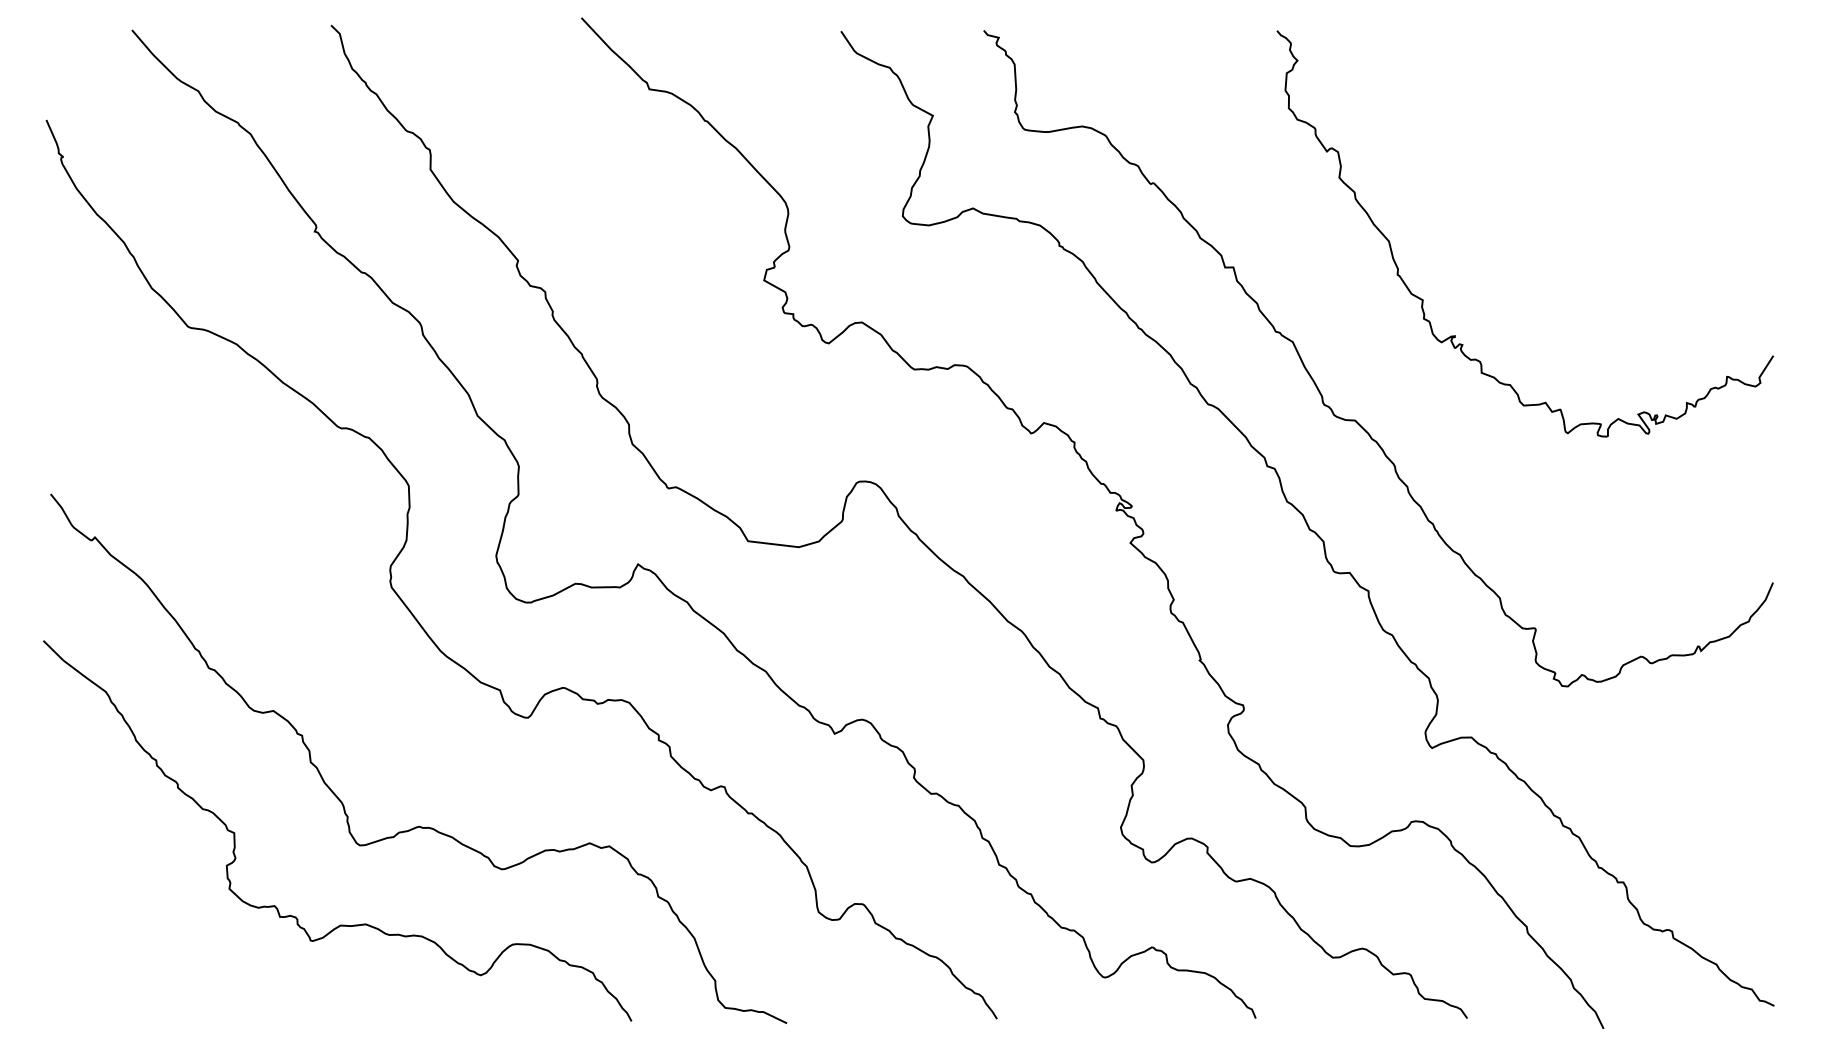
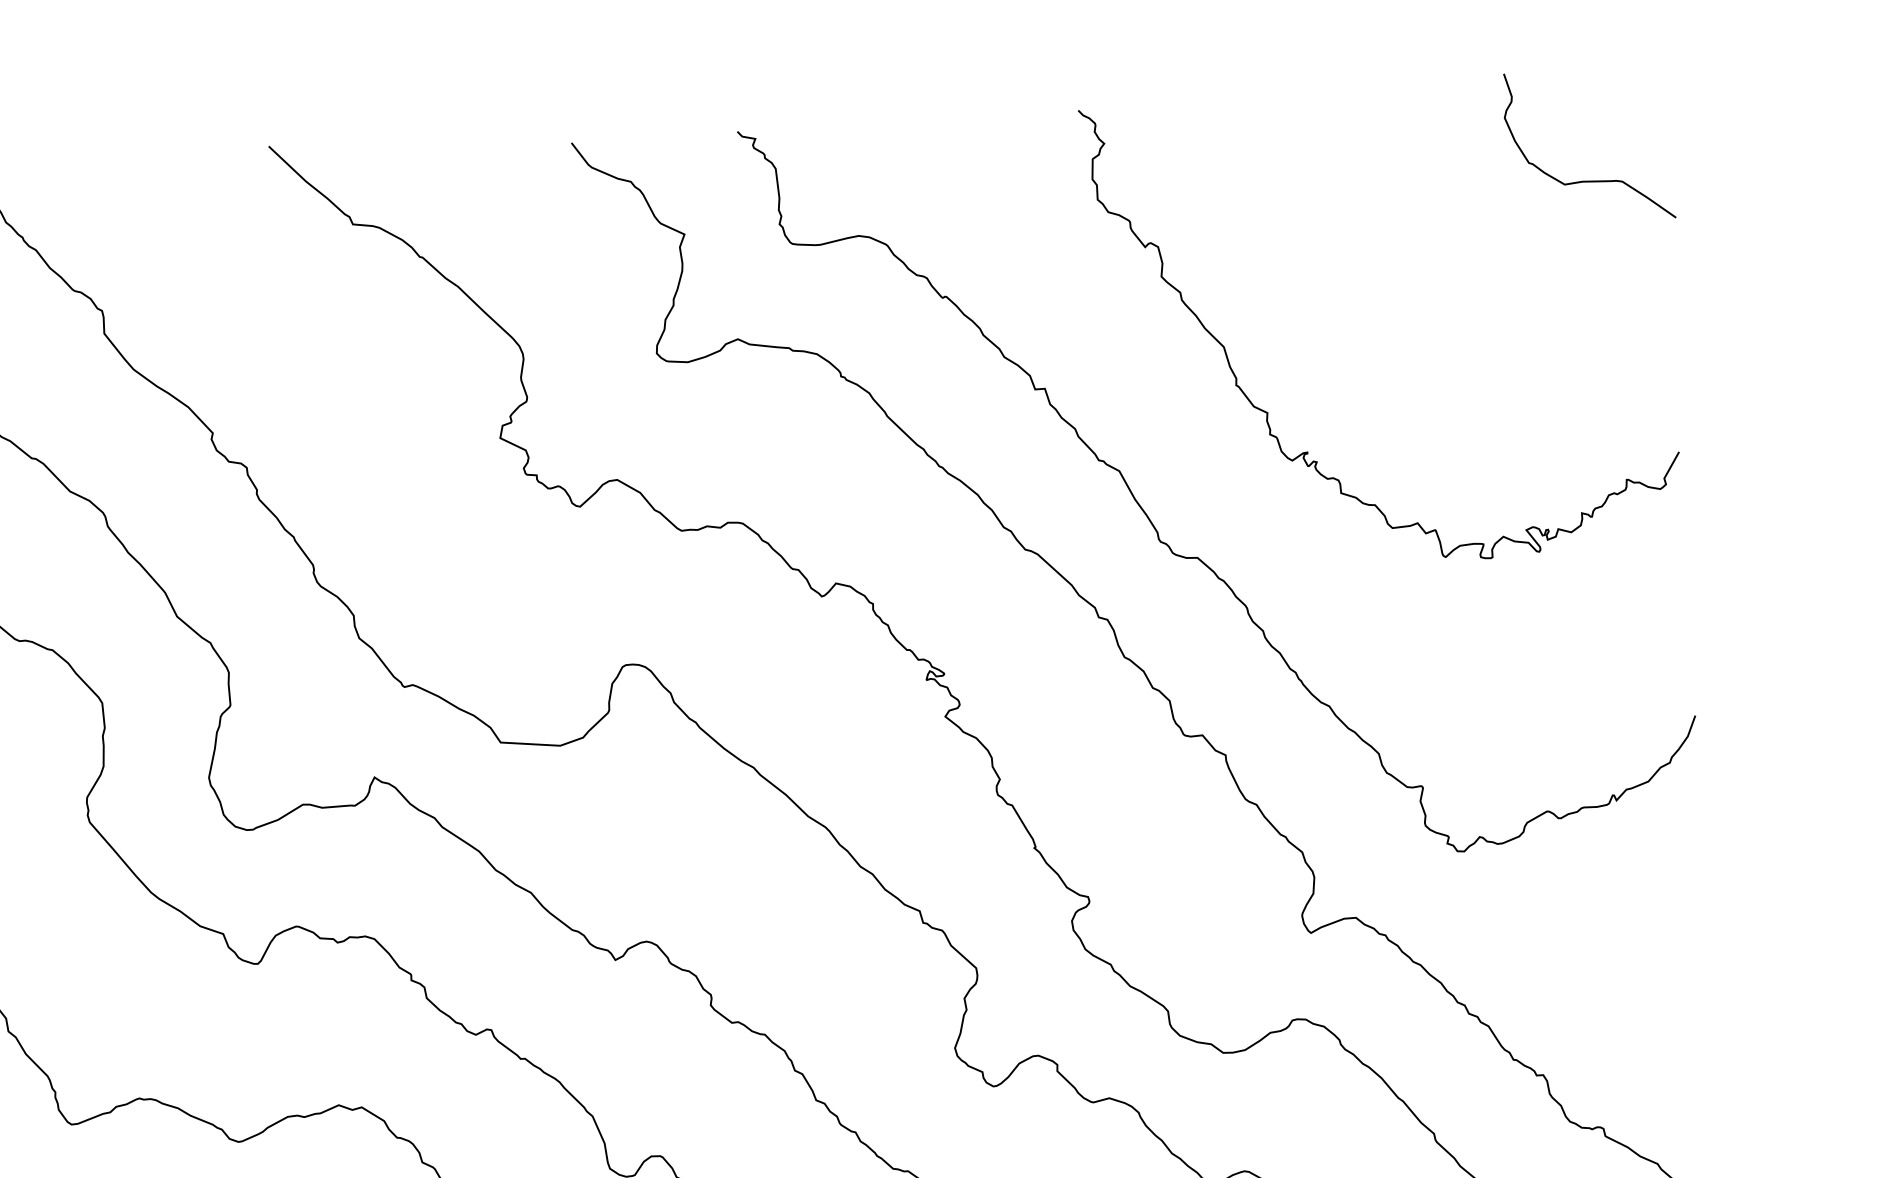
curve: (1712, 118) -> (1590, 180), added

